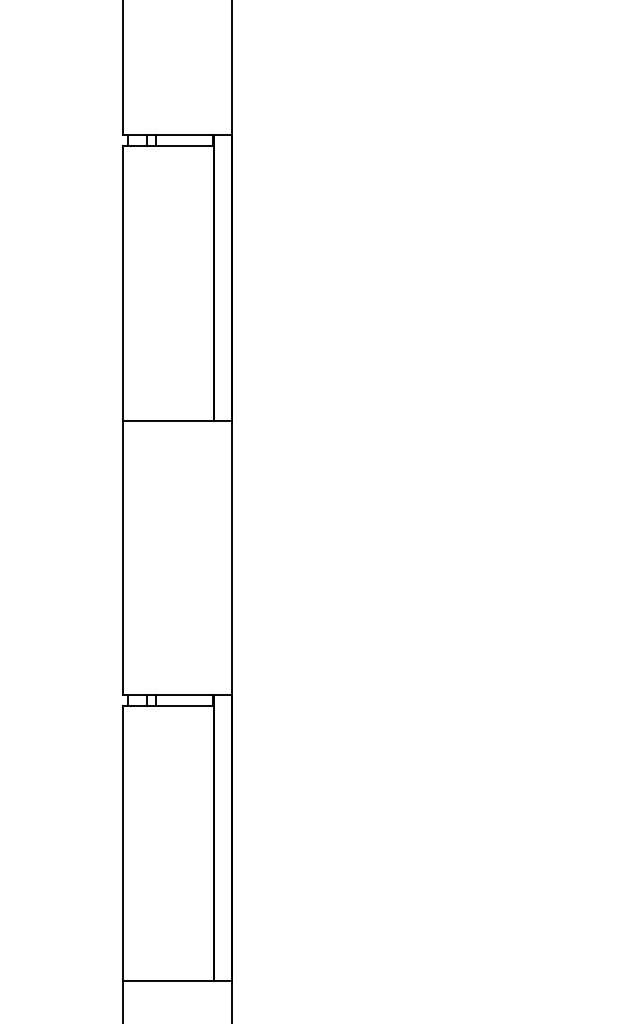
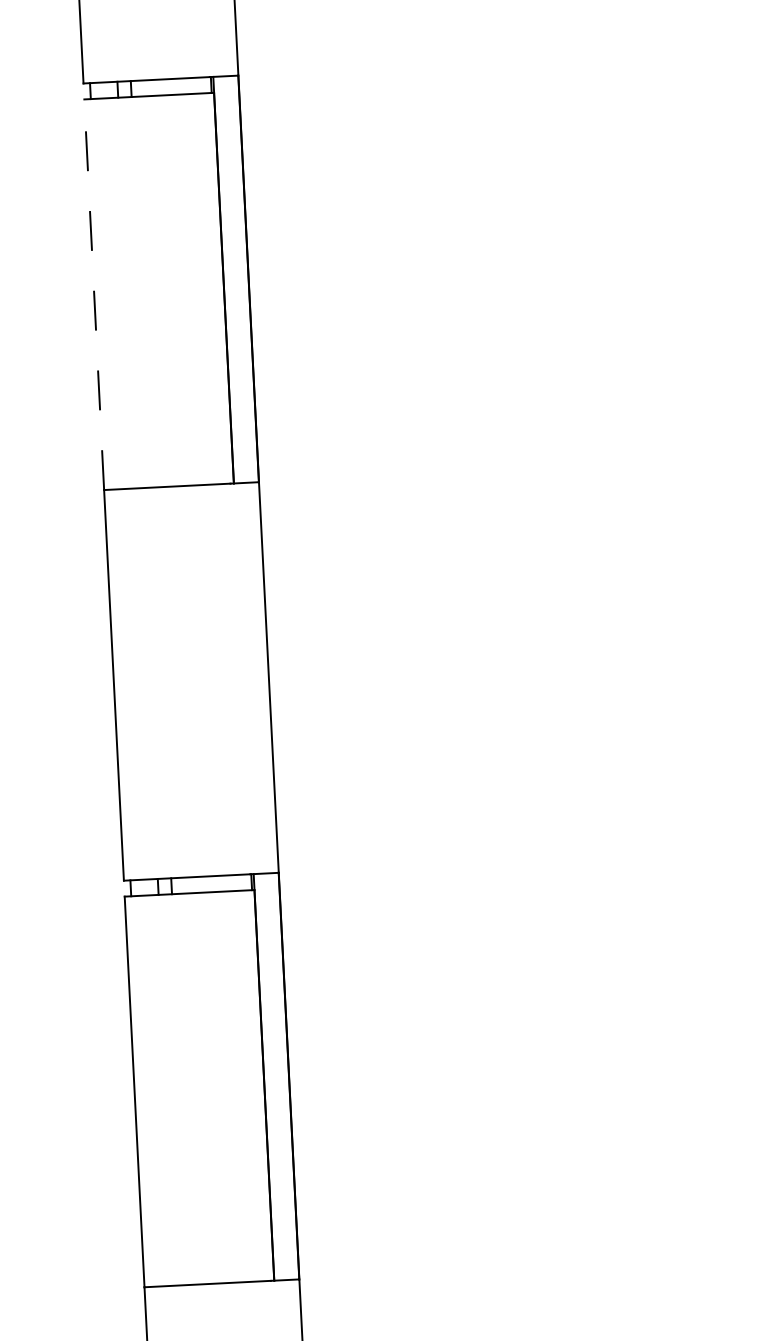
line: (123, 283) -> (94, 294), solid -> dashed

